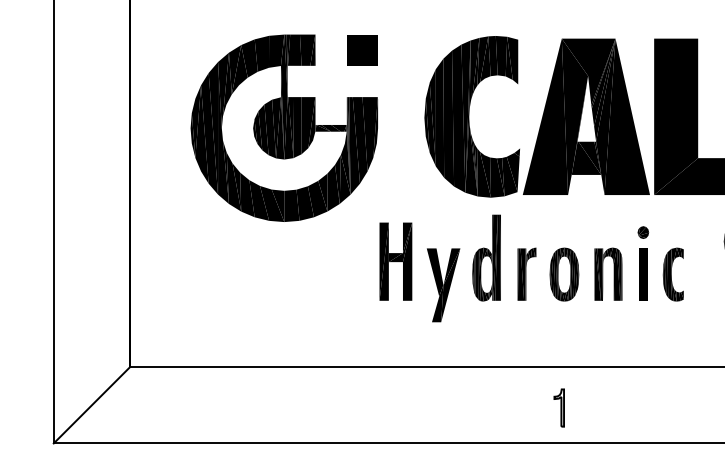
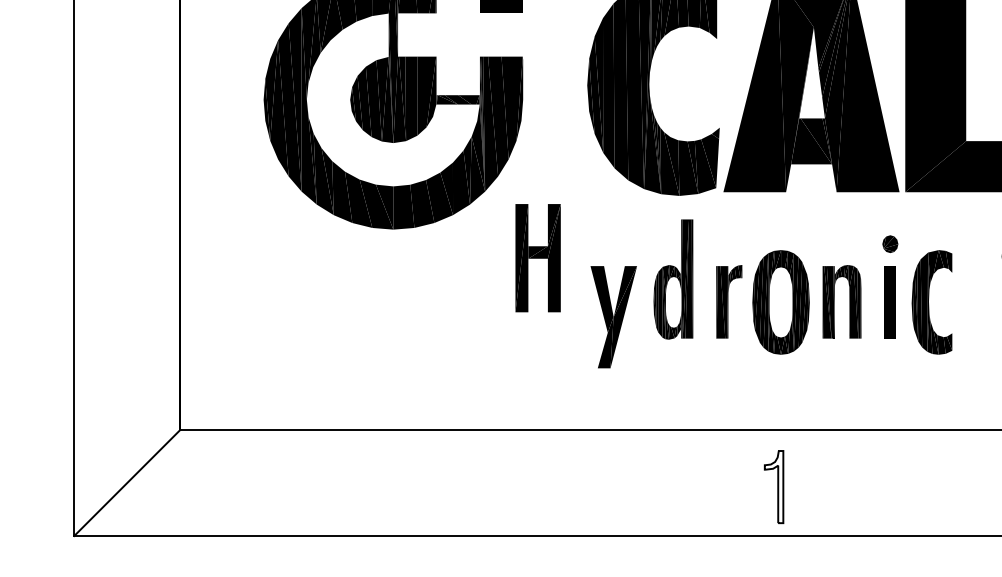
part: (395, 261) -> (537, 257), moved
part: (564, 274) -> (781, 302), size x1.4
part: (672, 274) -> (930, 302), size x1.4
part: (558, 407) -> (772, 486), size x1.4

